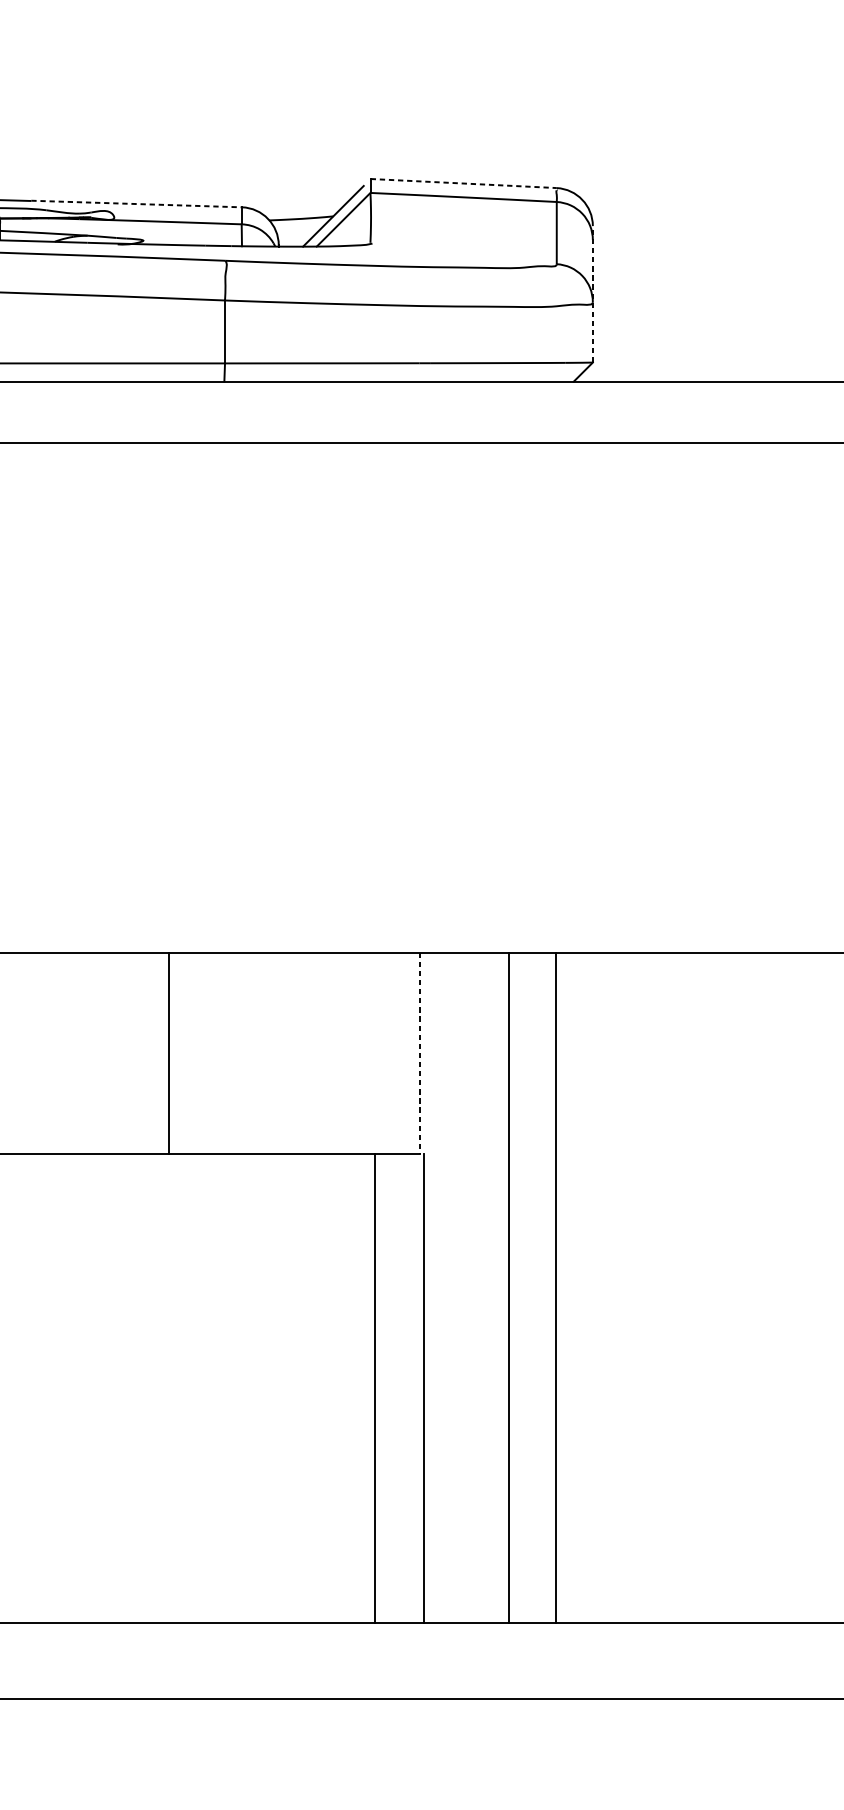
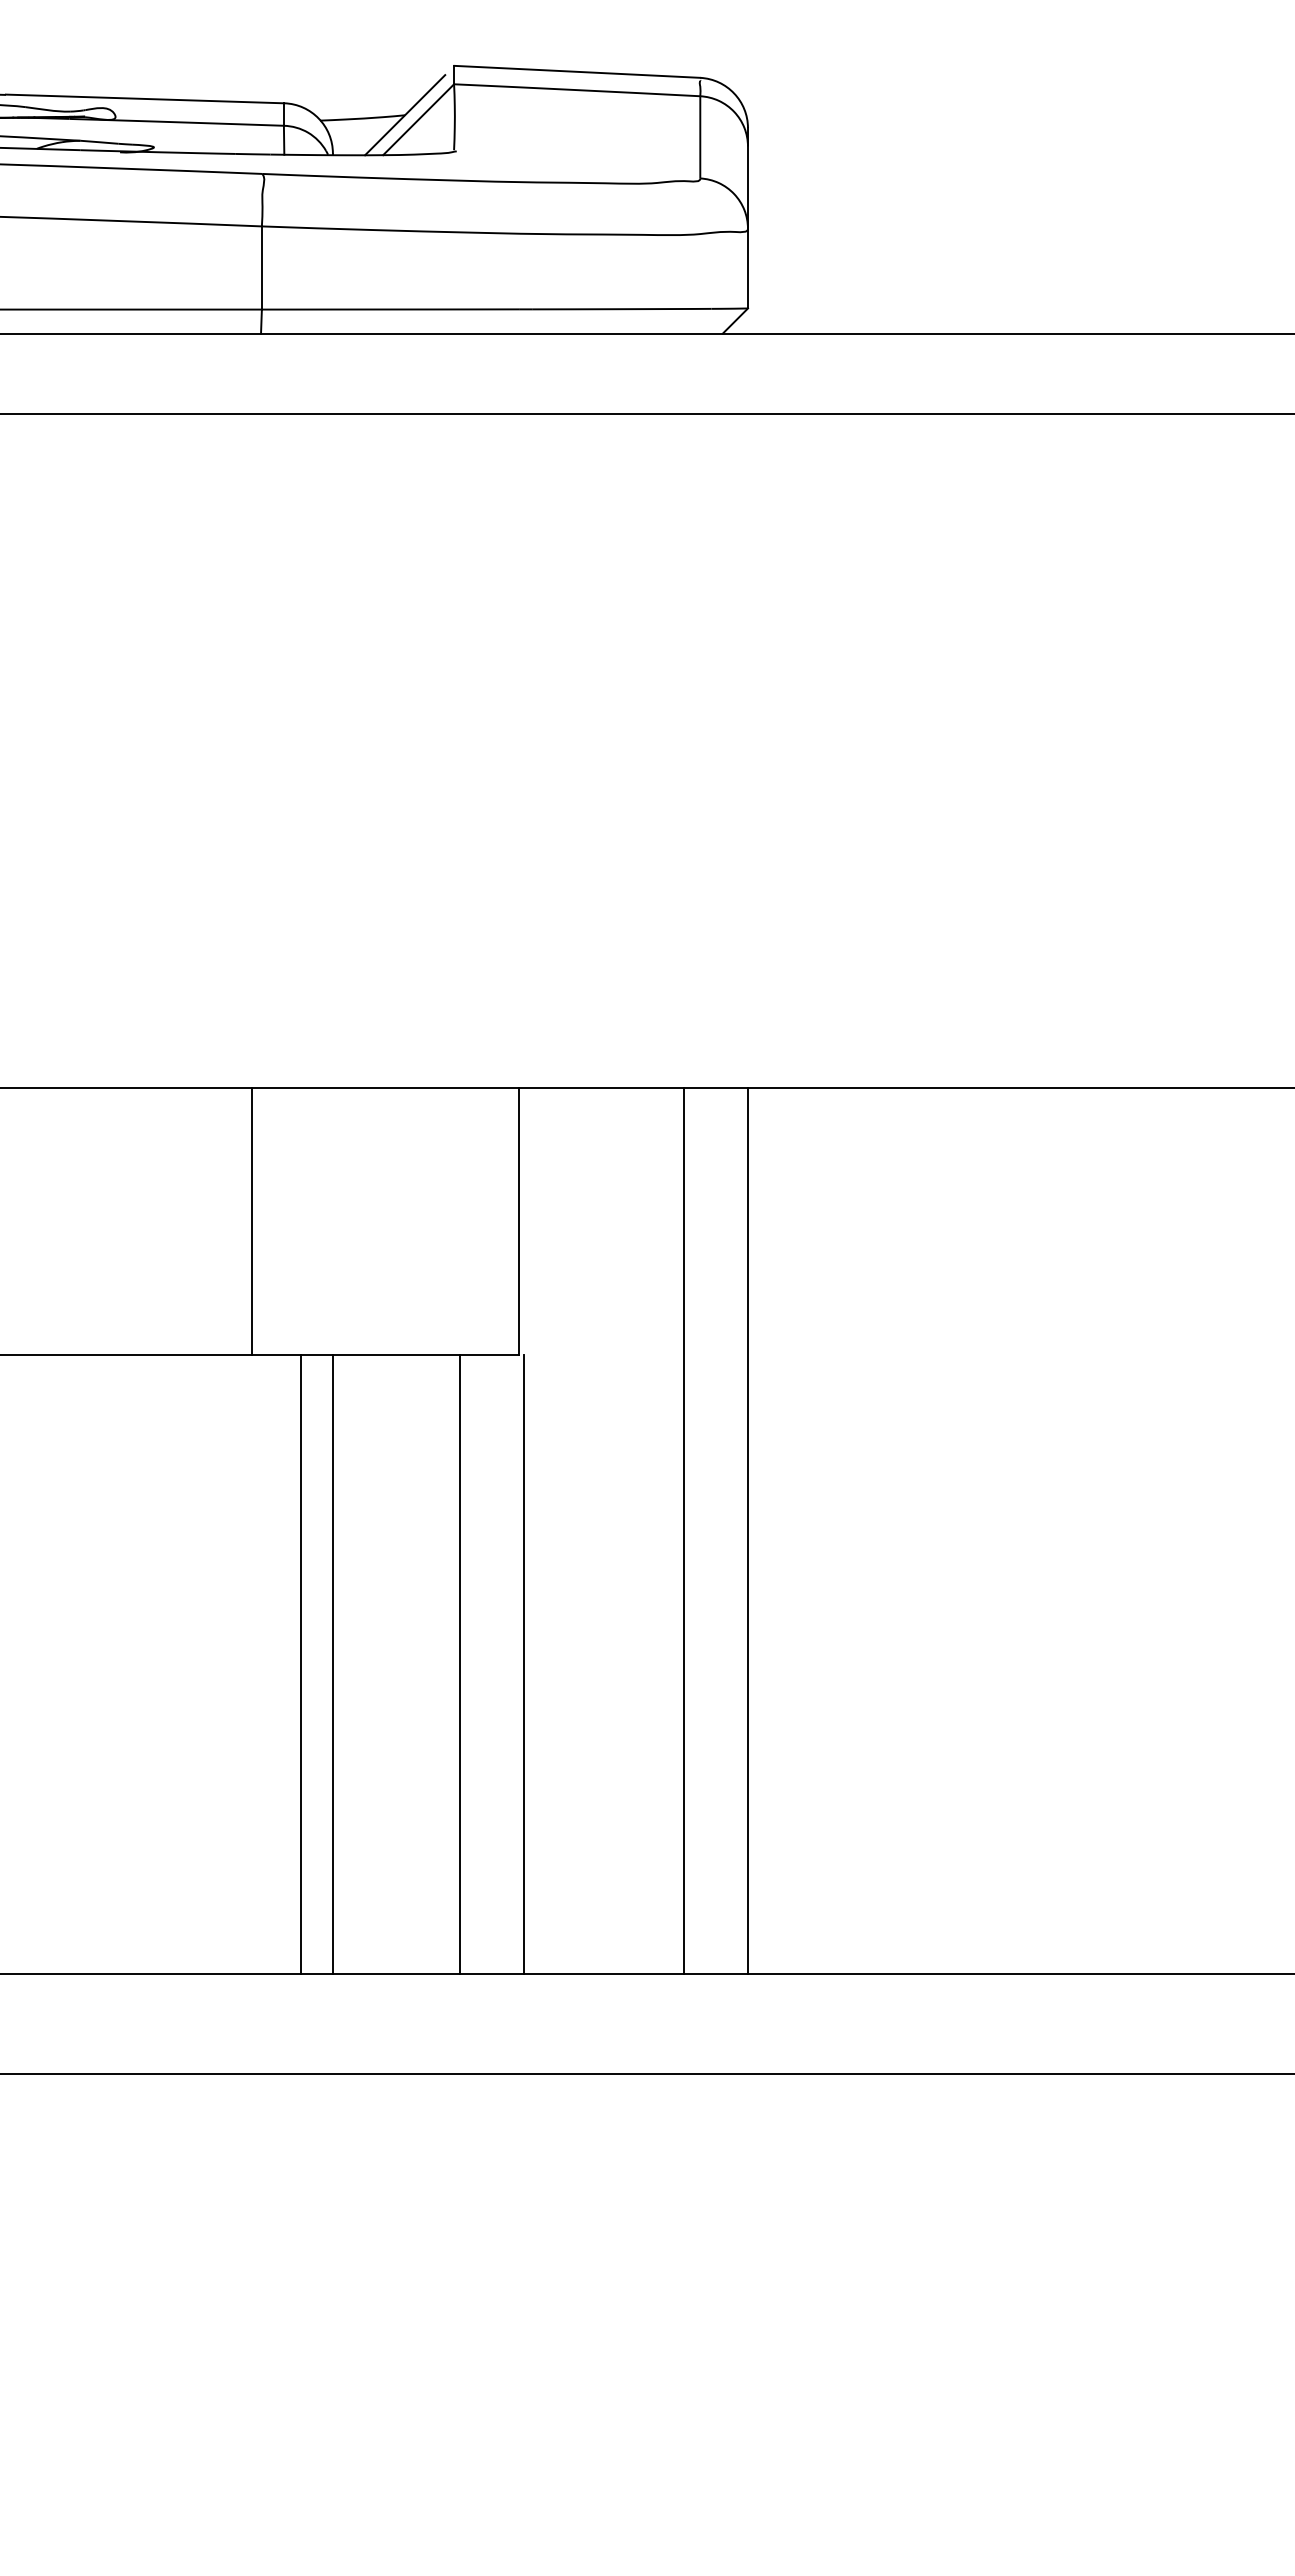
line: (463, 183) -> (577, 71), dashed -> solid
line: (136, 203) -> (145, 98), dashed -> solid
line: (592, 293) -> (747, 217), dashed -> solid
line: (169, 1053) -> (252, 1221), moved
line: (419, 1053) -> (519, 1221), dashed -> solid
line: (508, 1287) -> (683, 1530), moved
line: (555, 1287) -> (747, 1530), moved
line: (254, 1387) -> (300, 1663), added
line: (278, 1387) -> (332, 1663), added

